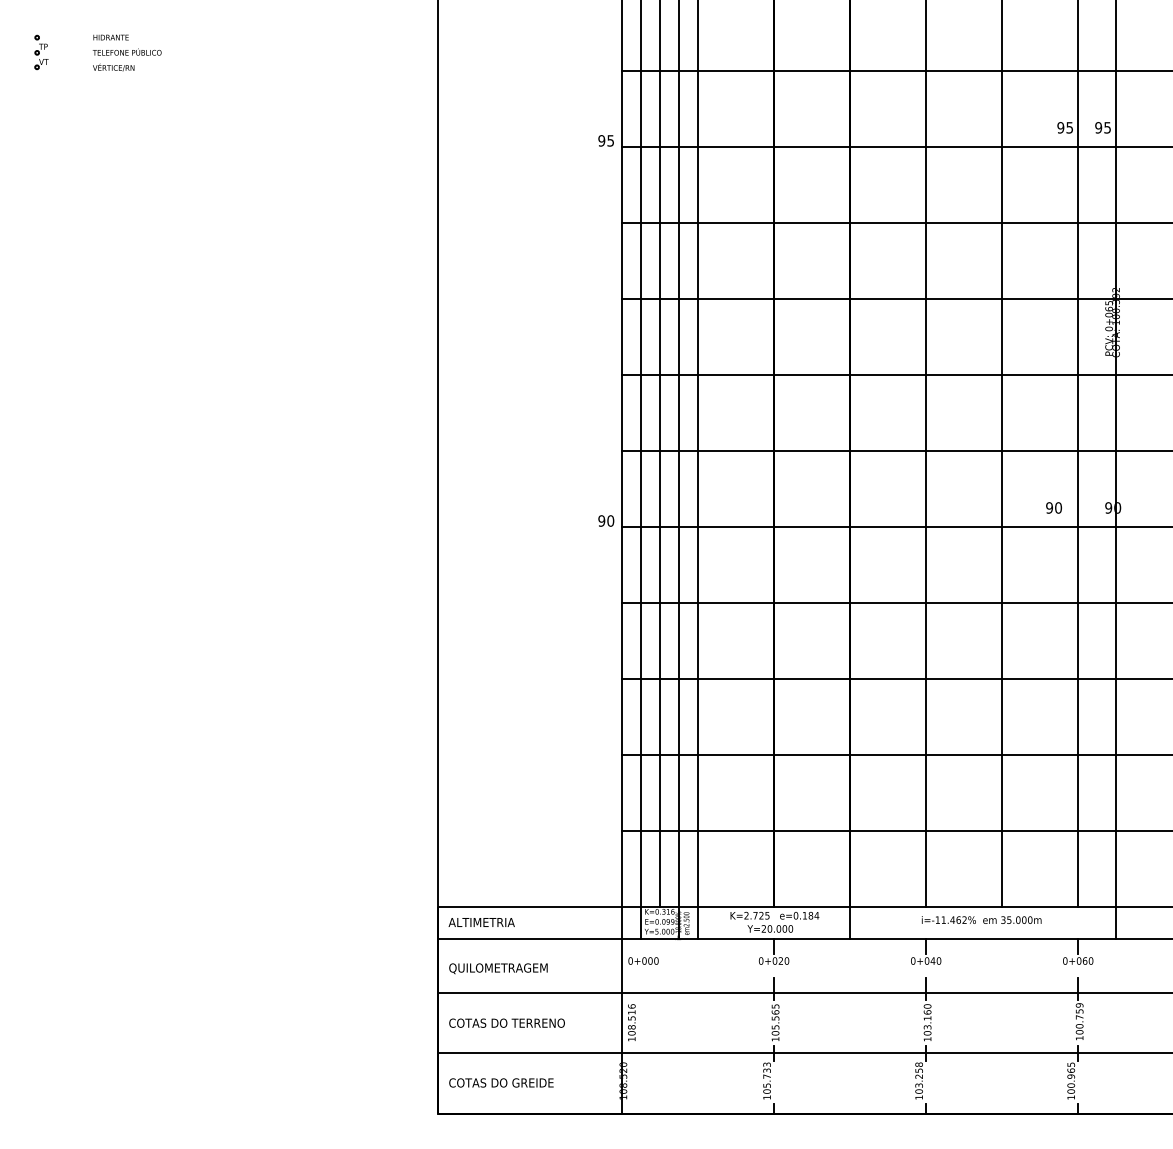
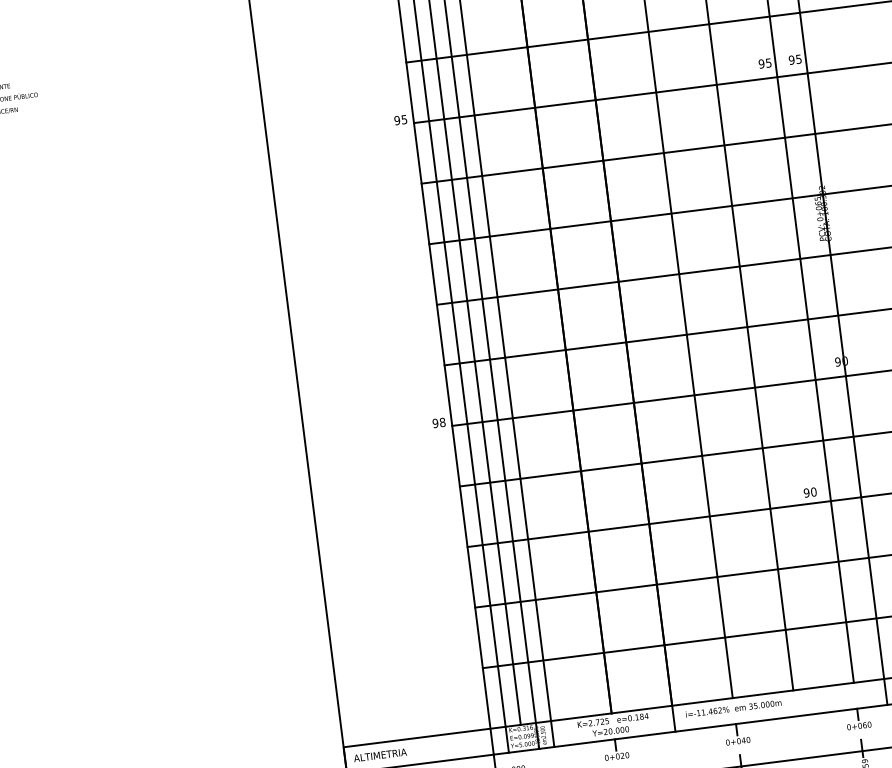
text: (1053, 507) -> (809, 492), moved
text: (610, 520) -> (442, 422), 90 -> 98
text: (981, 919) -> (733, 708), moved

